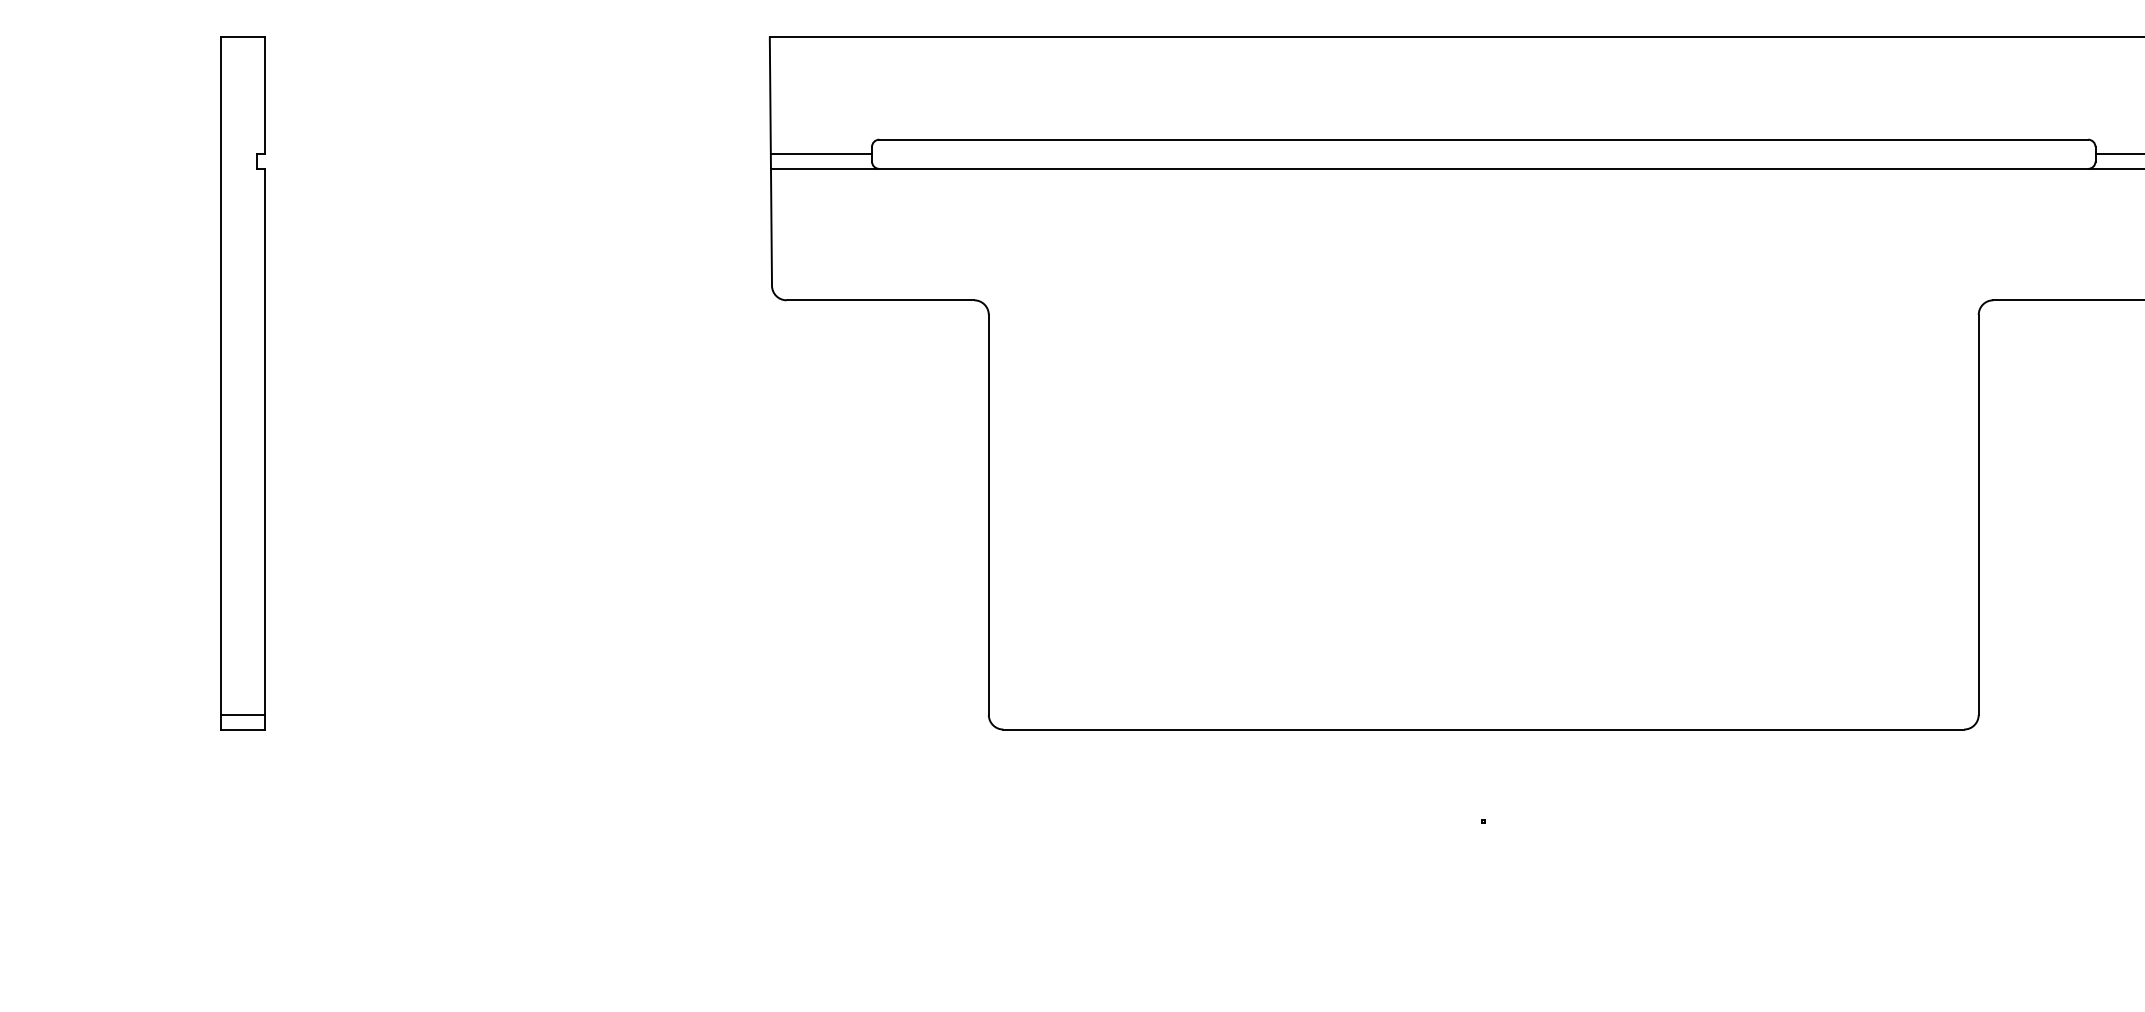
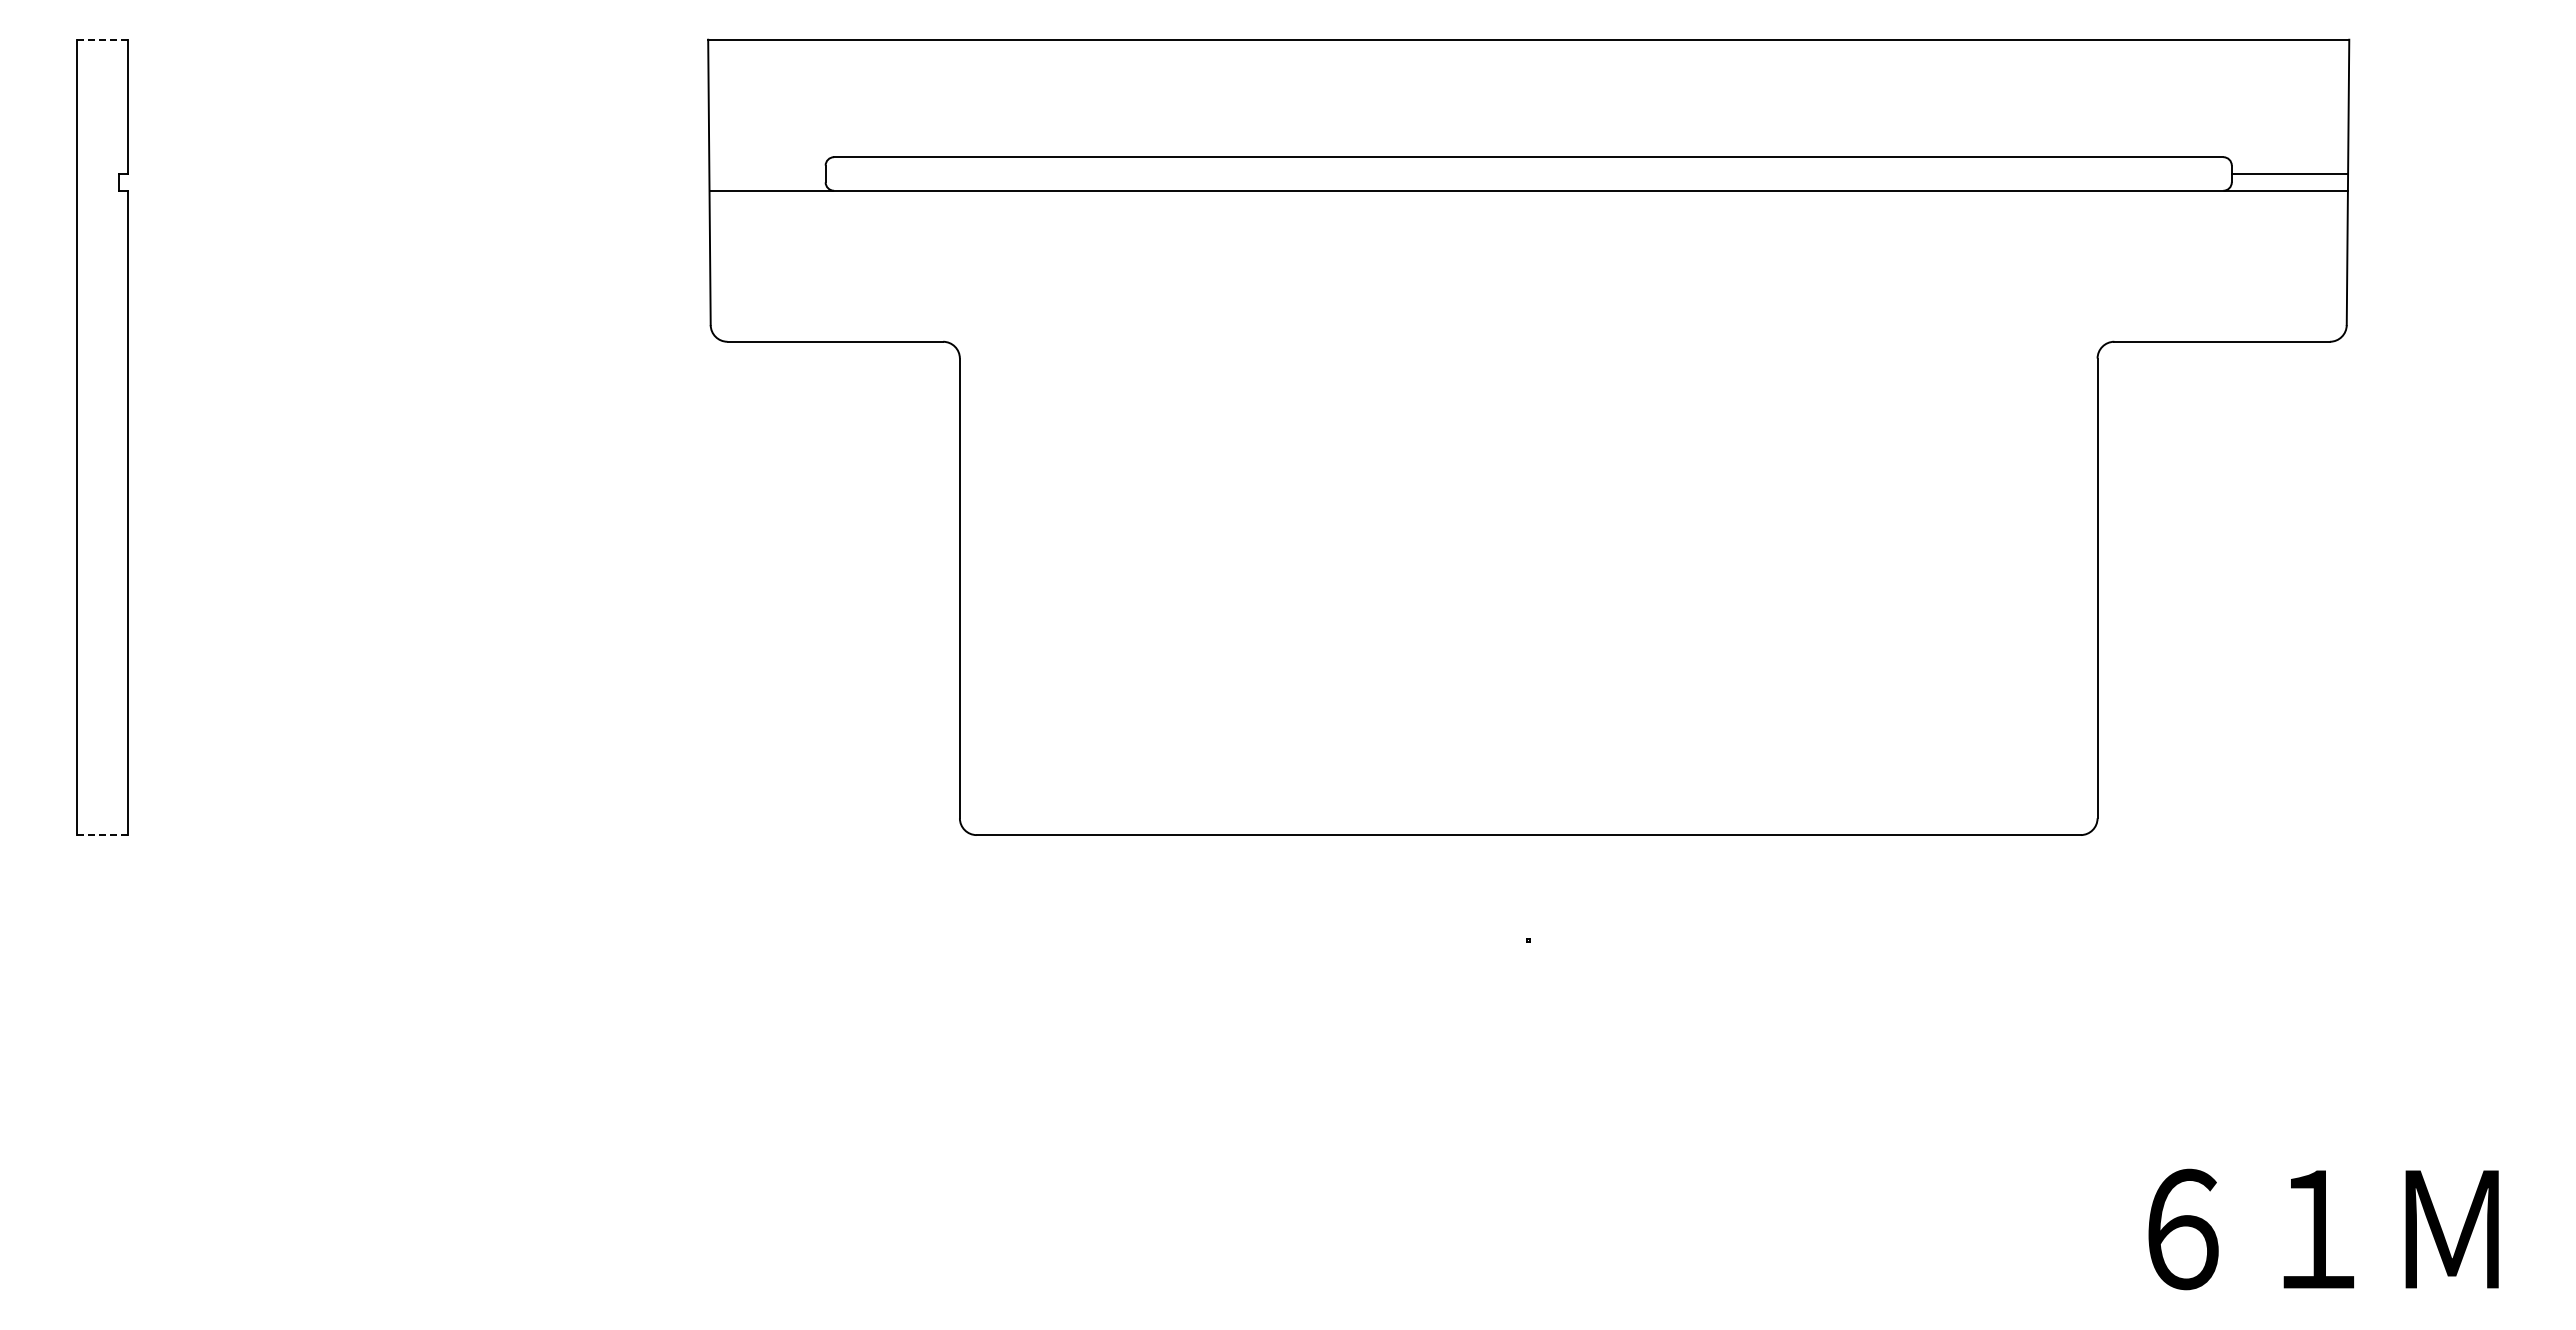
line: (241, 37) -> (101, 39), solid -> dashed
line: (821, 153) -> (767, 173), removed
line: (242, 715) -> (102, 818), removed
line: (241, 729) -> (101, 835), solid -> dashed

